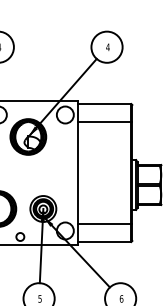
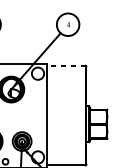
line: (104, 104) -> (66, 66), solid -> dashed
line: (105, 121) -> (67, 78), removed
line: (105, 224) -> (67, 152), removed

